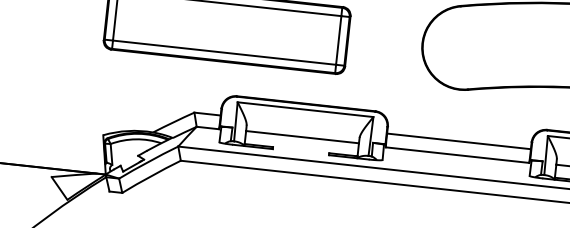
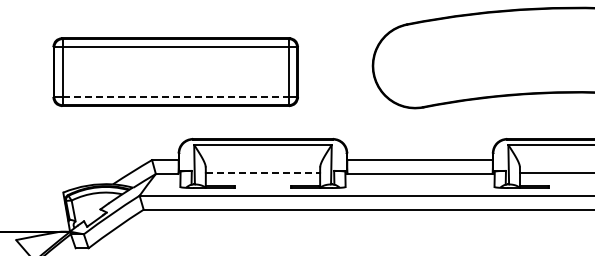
line: (224, 52) -> (175, 96), solid -> dashed
line: (303, 136) -> (263, 172), solid -> dashed

